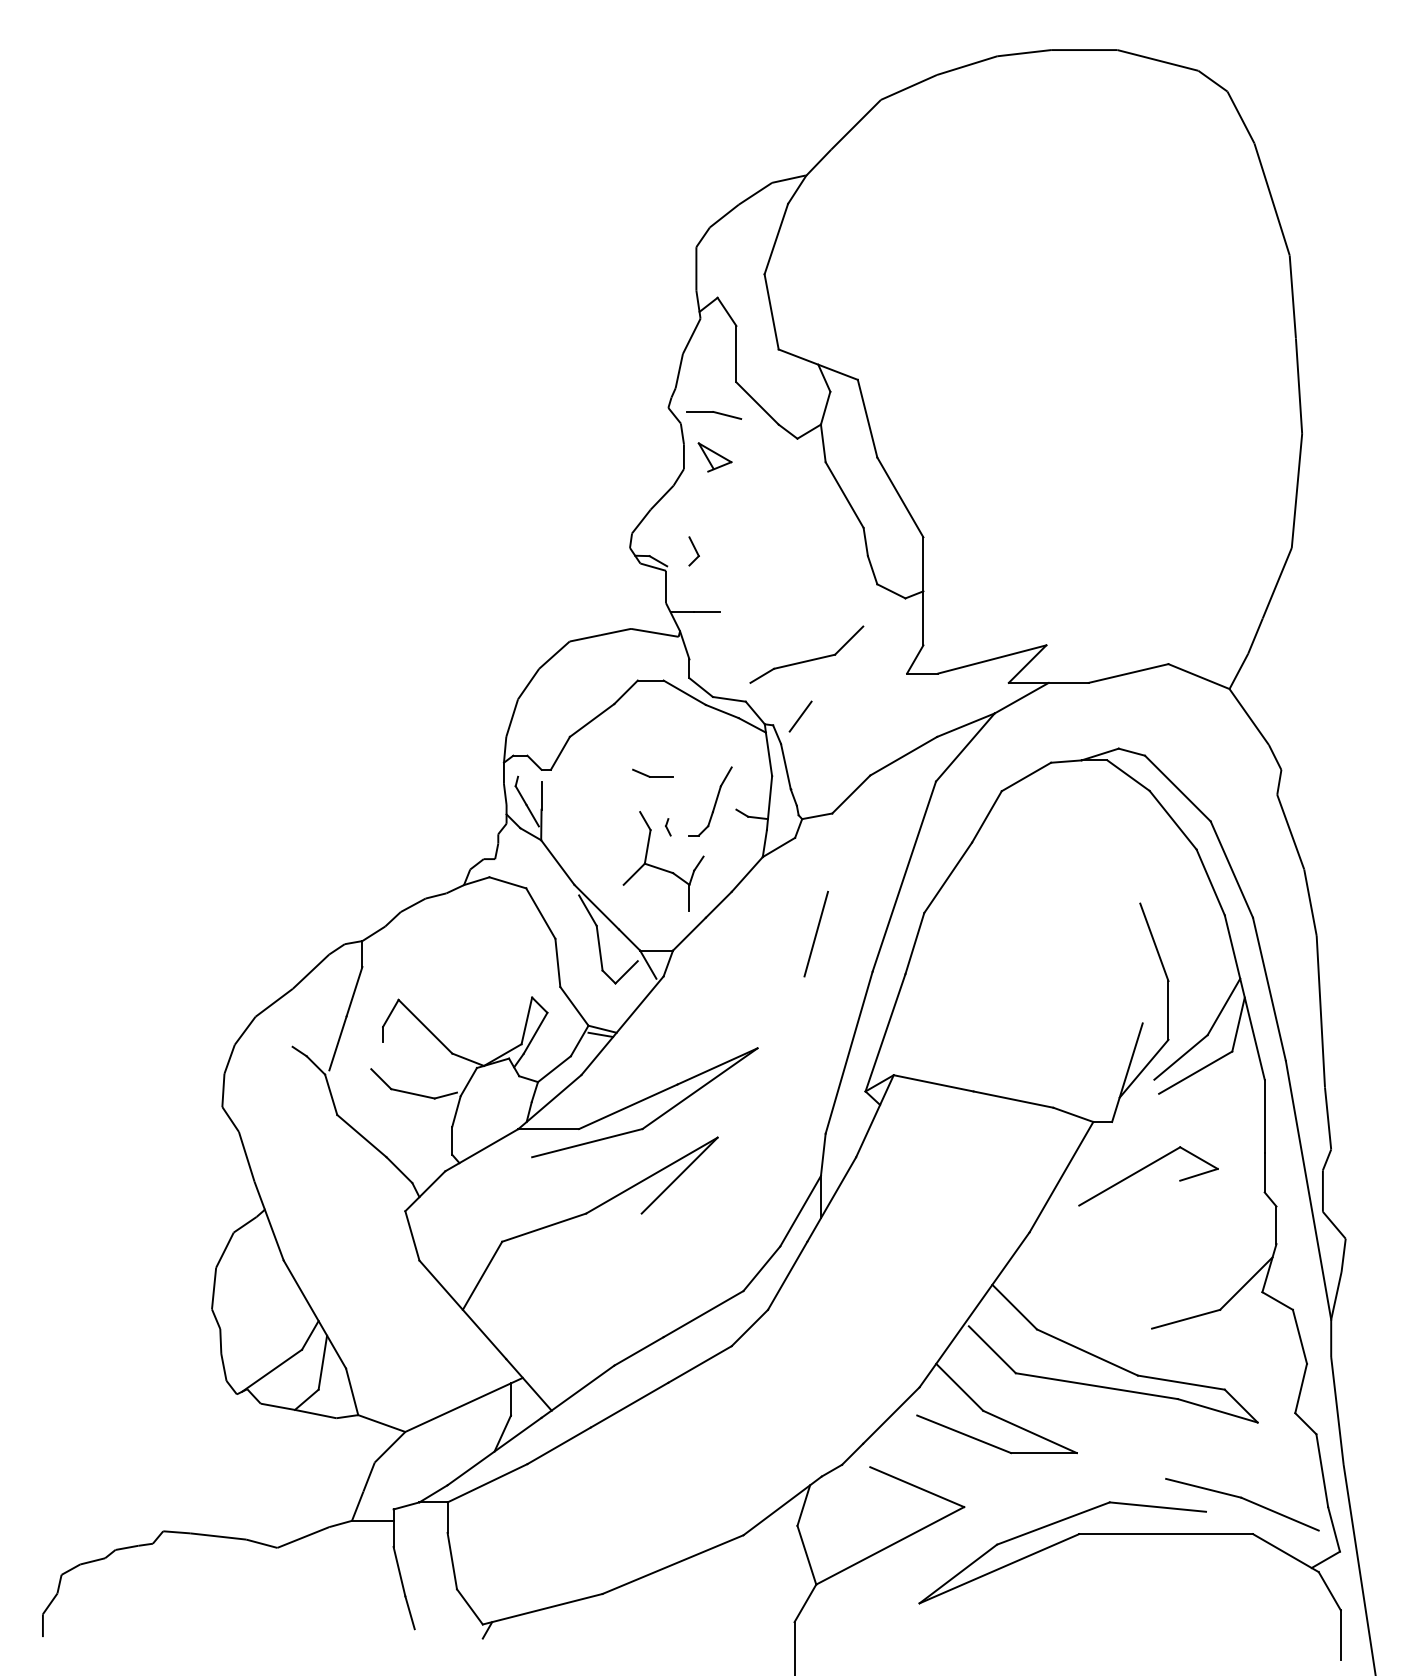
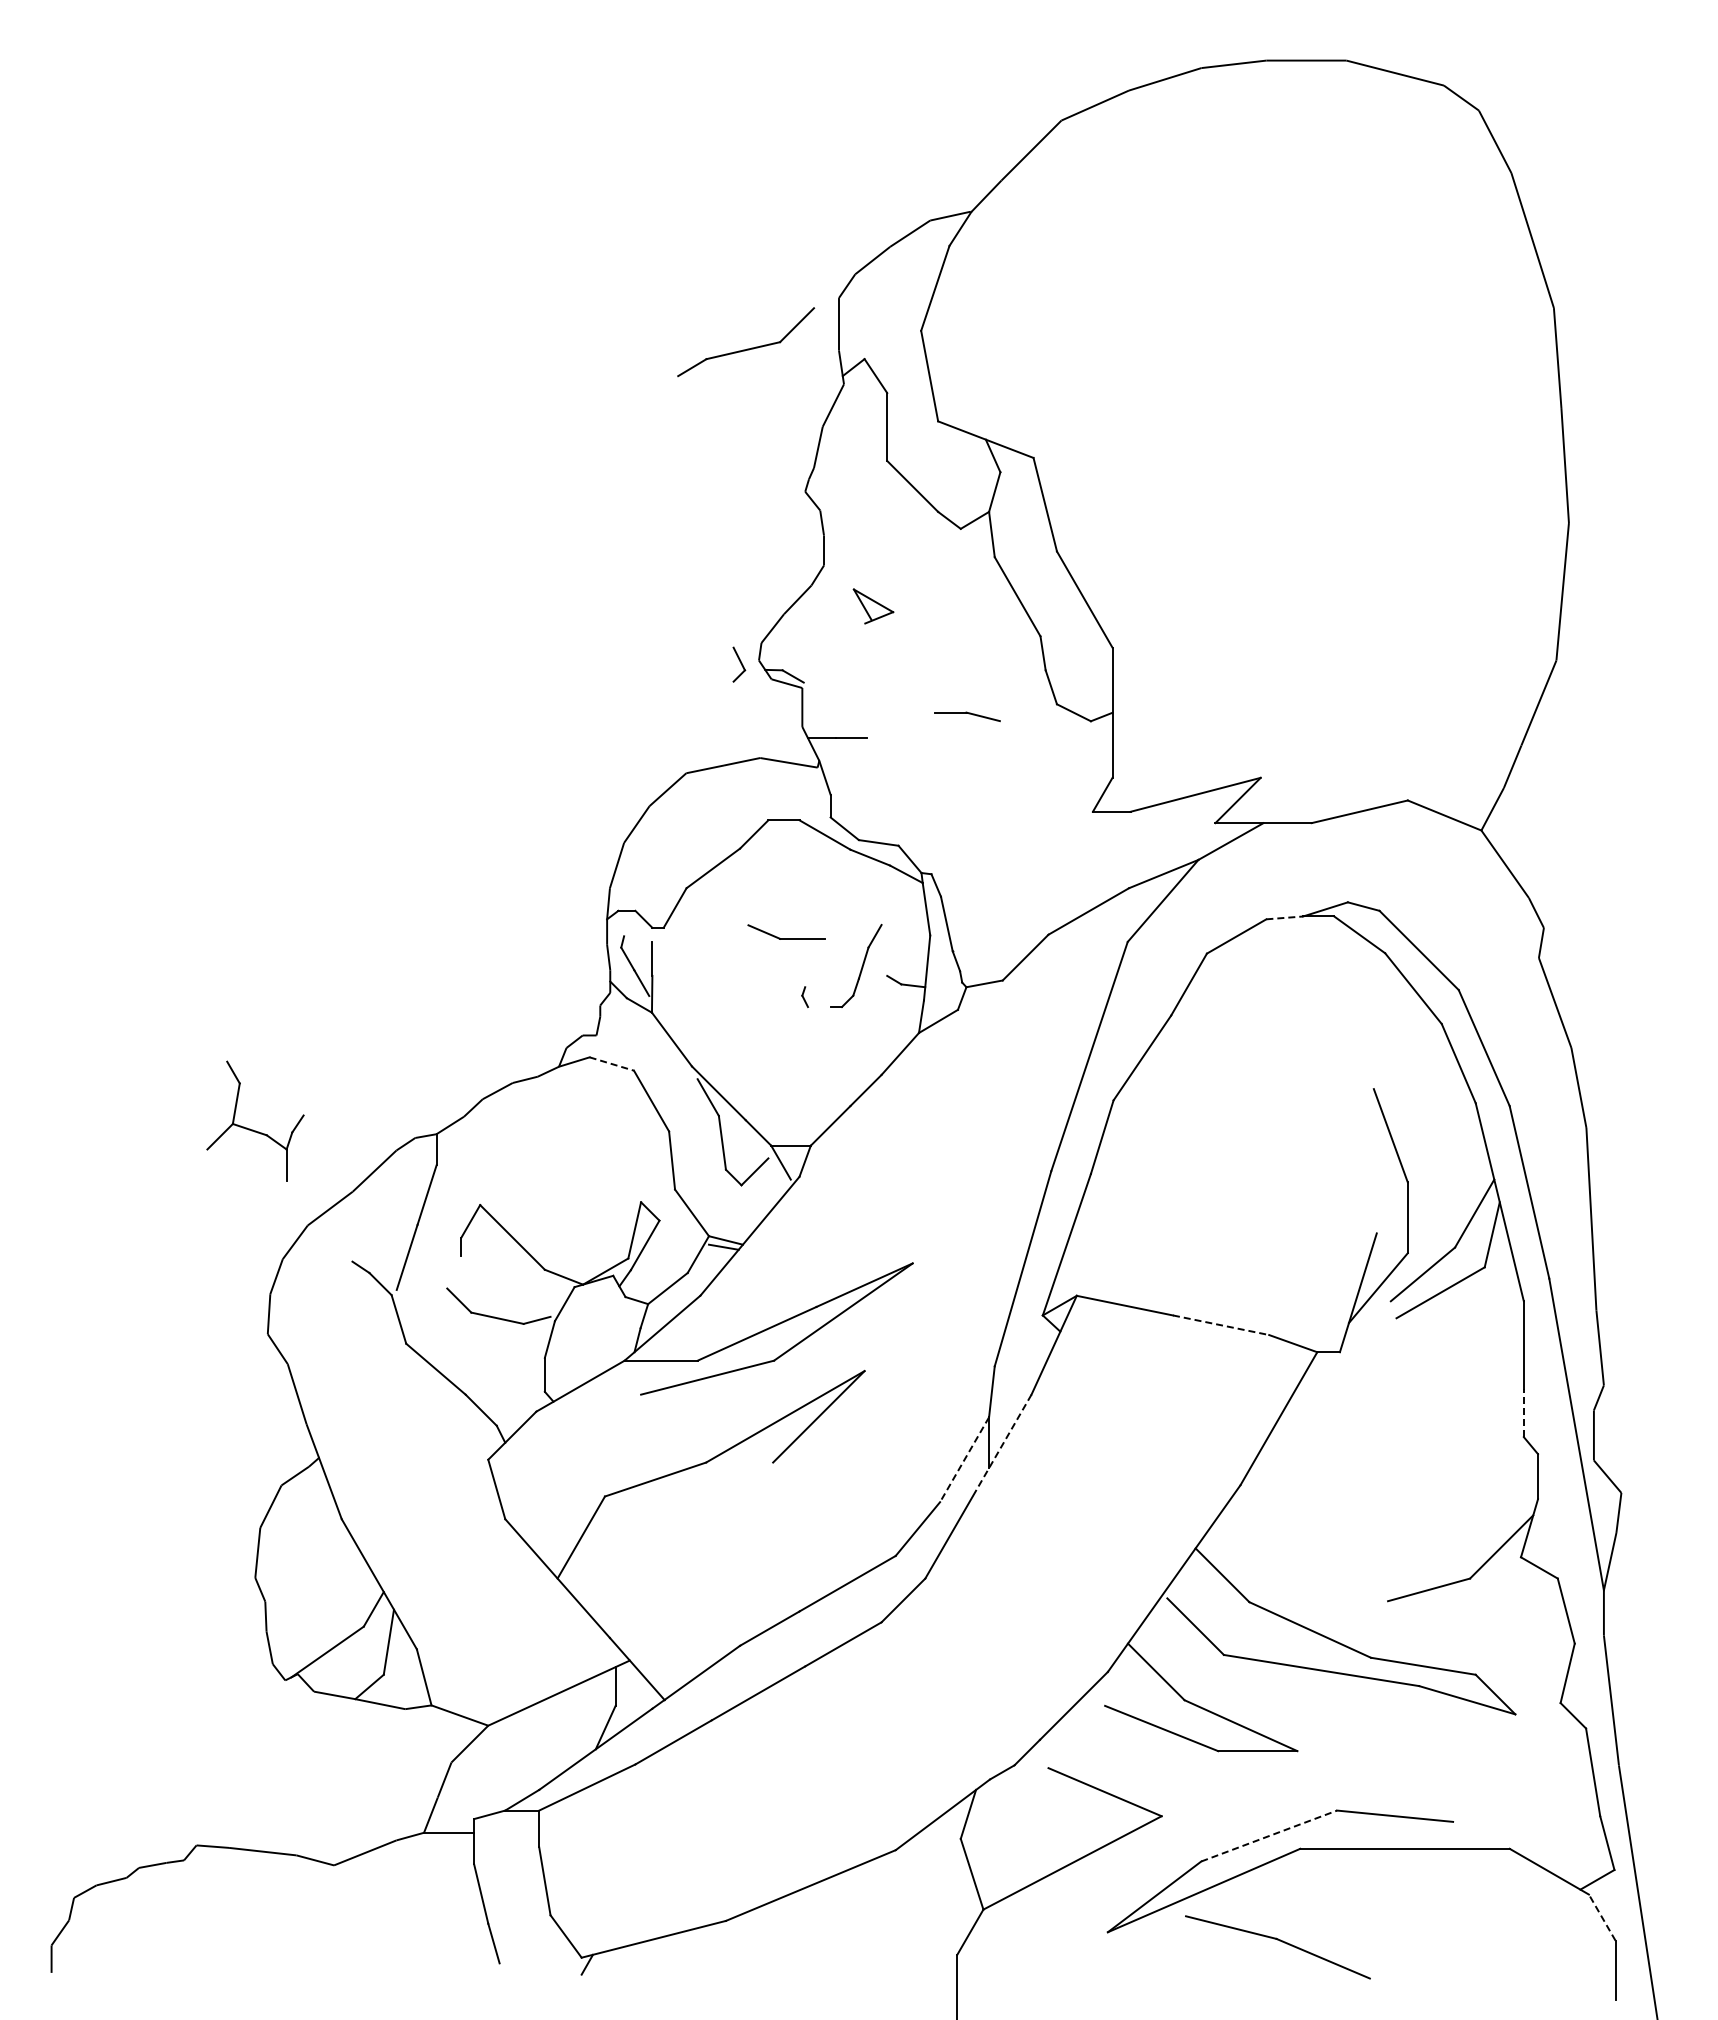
part: (714, 415) -> (967, 716), moved
part: (715, 457) -> (873, 606), moved
part: (694, 551) -> (739, 664), moved
part: (808, 659) -> (747, 348), moved
line: (800, 716) -> (964, 863), removed
line: (1066, 761) -> (1285, 917), solid -> dashed
part: (652, 772) -> (786, 931), size x1.6
part: (661, 868) -> (253, 1129), moved
line: (508, 883) -> (612, 1064), solid -> dashed
line: (816, 933) -> (983, 1125), removed
line: (1013, 1099) -> (1221, 1325), solid -> dashed
part: (1144, 1168) -> (1379, 1408), removed
line: (1264, 1172) -> (1523, 1412), solid -> dashed
line: (832, 1199) -> (1002, 1445), solid -> dashed
line: (800, 1211) -> (964, 1460), solid -> dashed
part: (1243, 1499) -> (1279, 1941), moved
line: (1053, 1523) -> (1269, 1836), solid -> dashed
line: (1330, 1591) -> (1602, 1917), solid -> dashed

